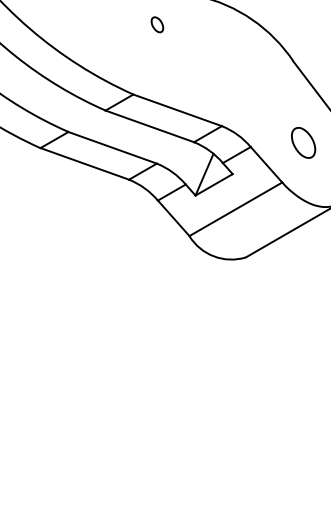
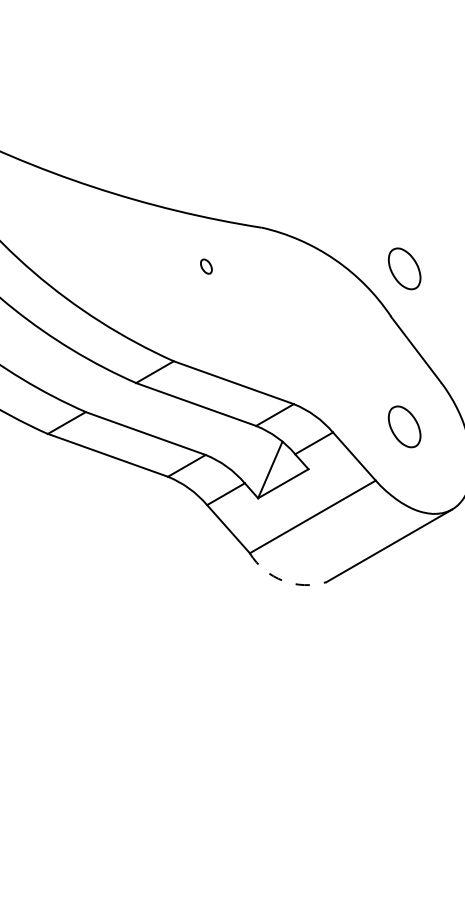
part: (157, 24) -> (206, 266), size x0.7
part: (303, 26) -> (404, 268), added
arc: (214, 256) -> (283, 580), solid -> dashed

